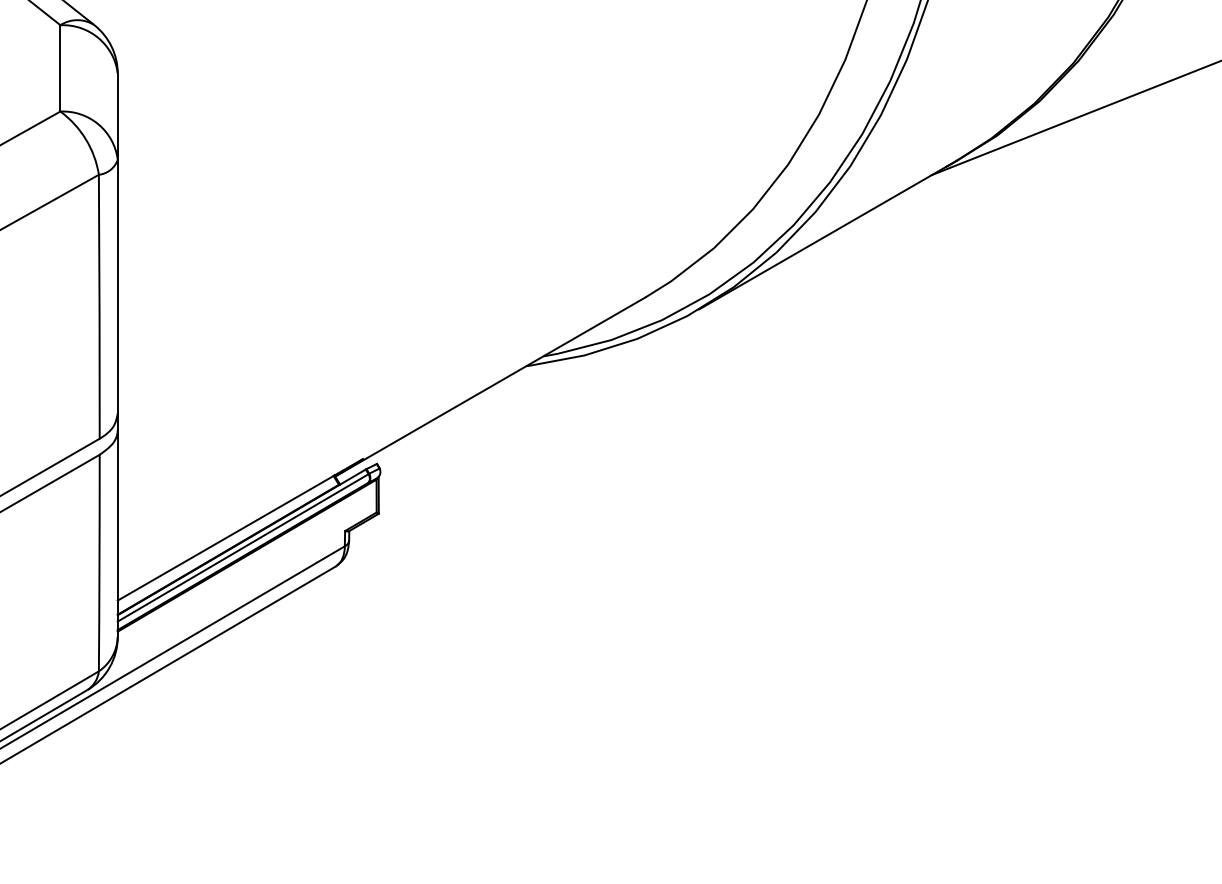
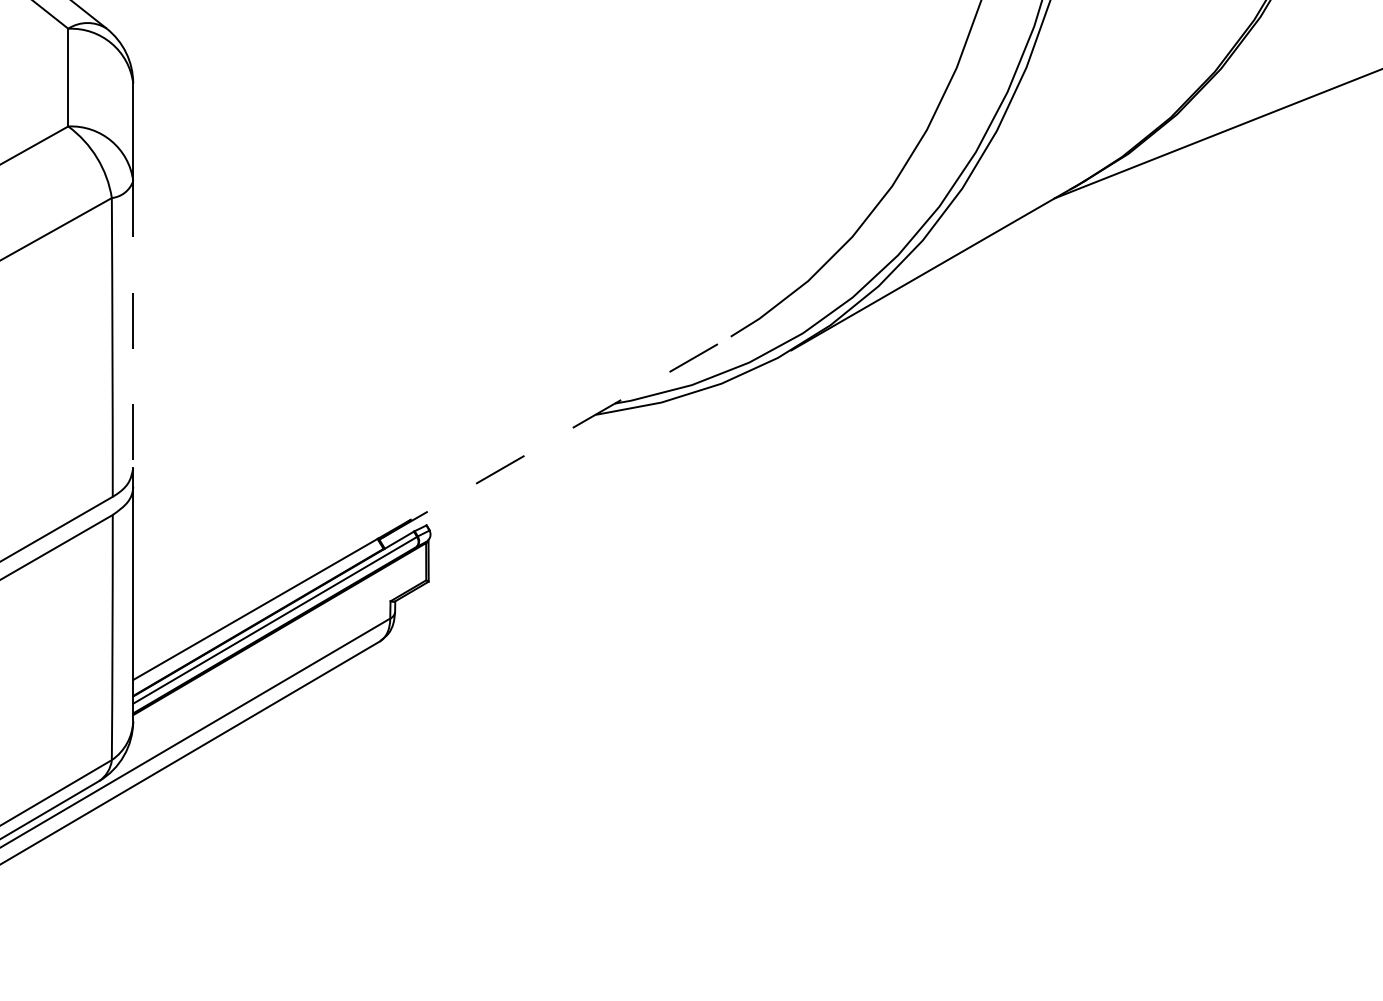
line: (117, 287) -> (132, 325), solid -> dashed
line: (490, 386) -> (555, 437), solid -> dashed

